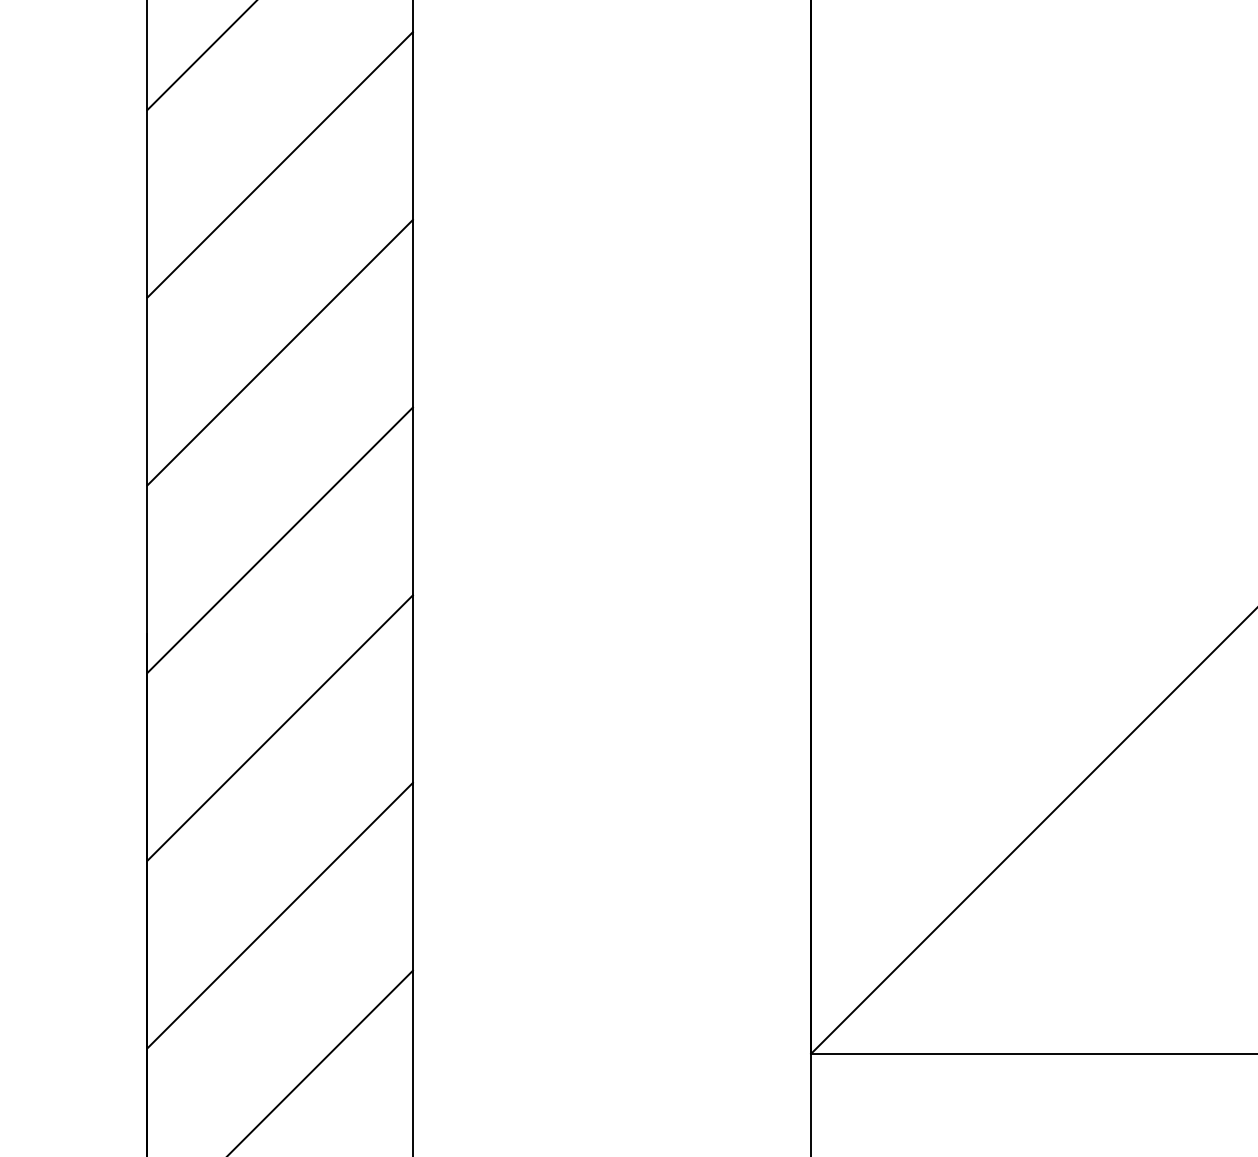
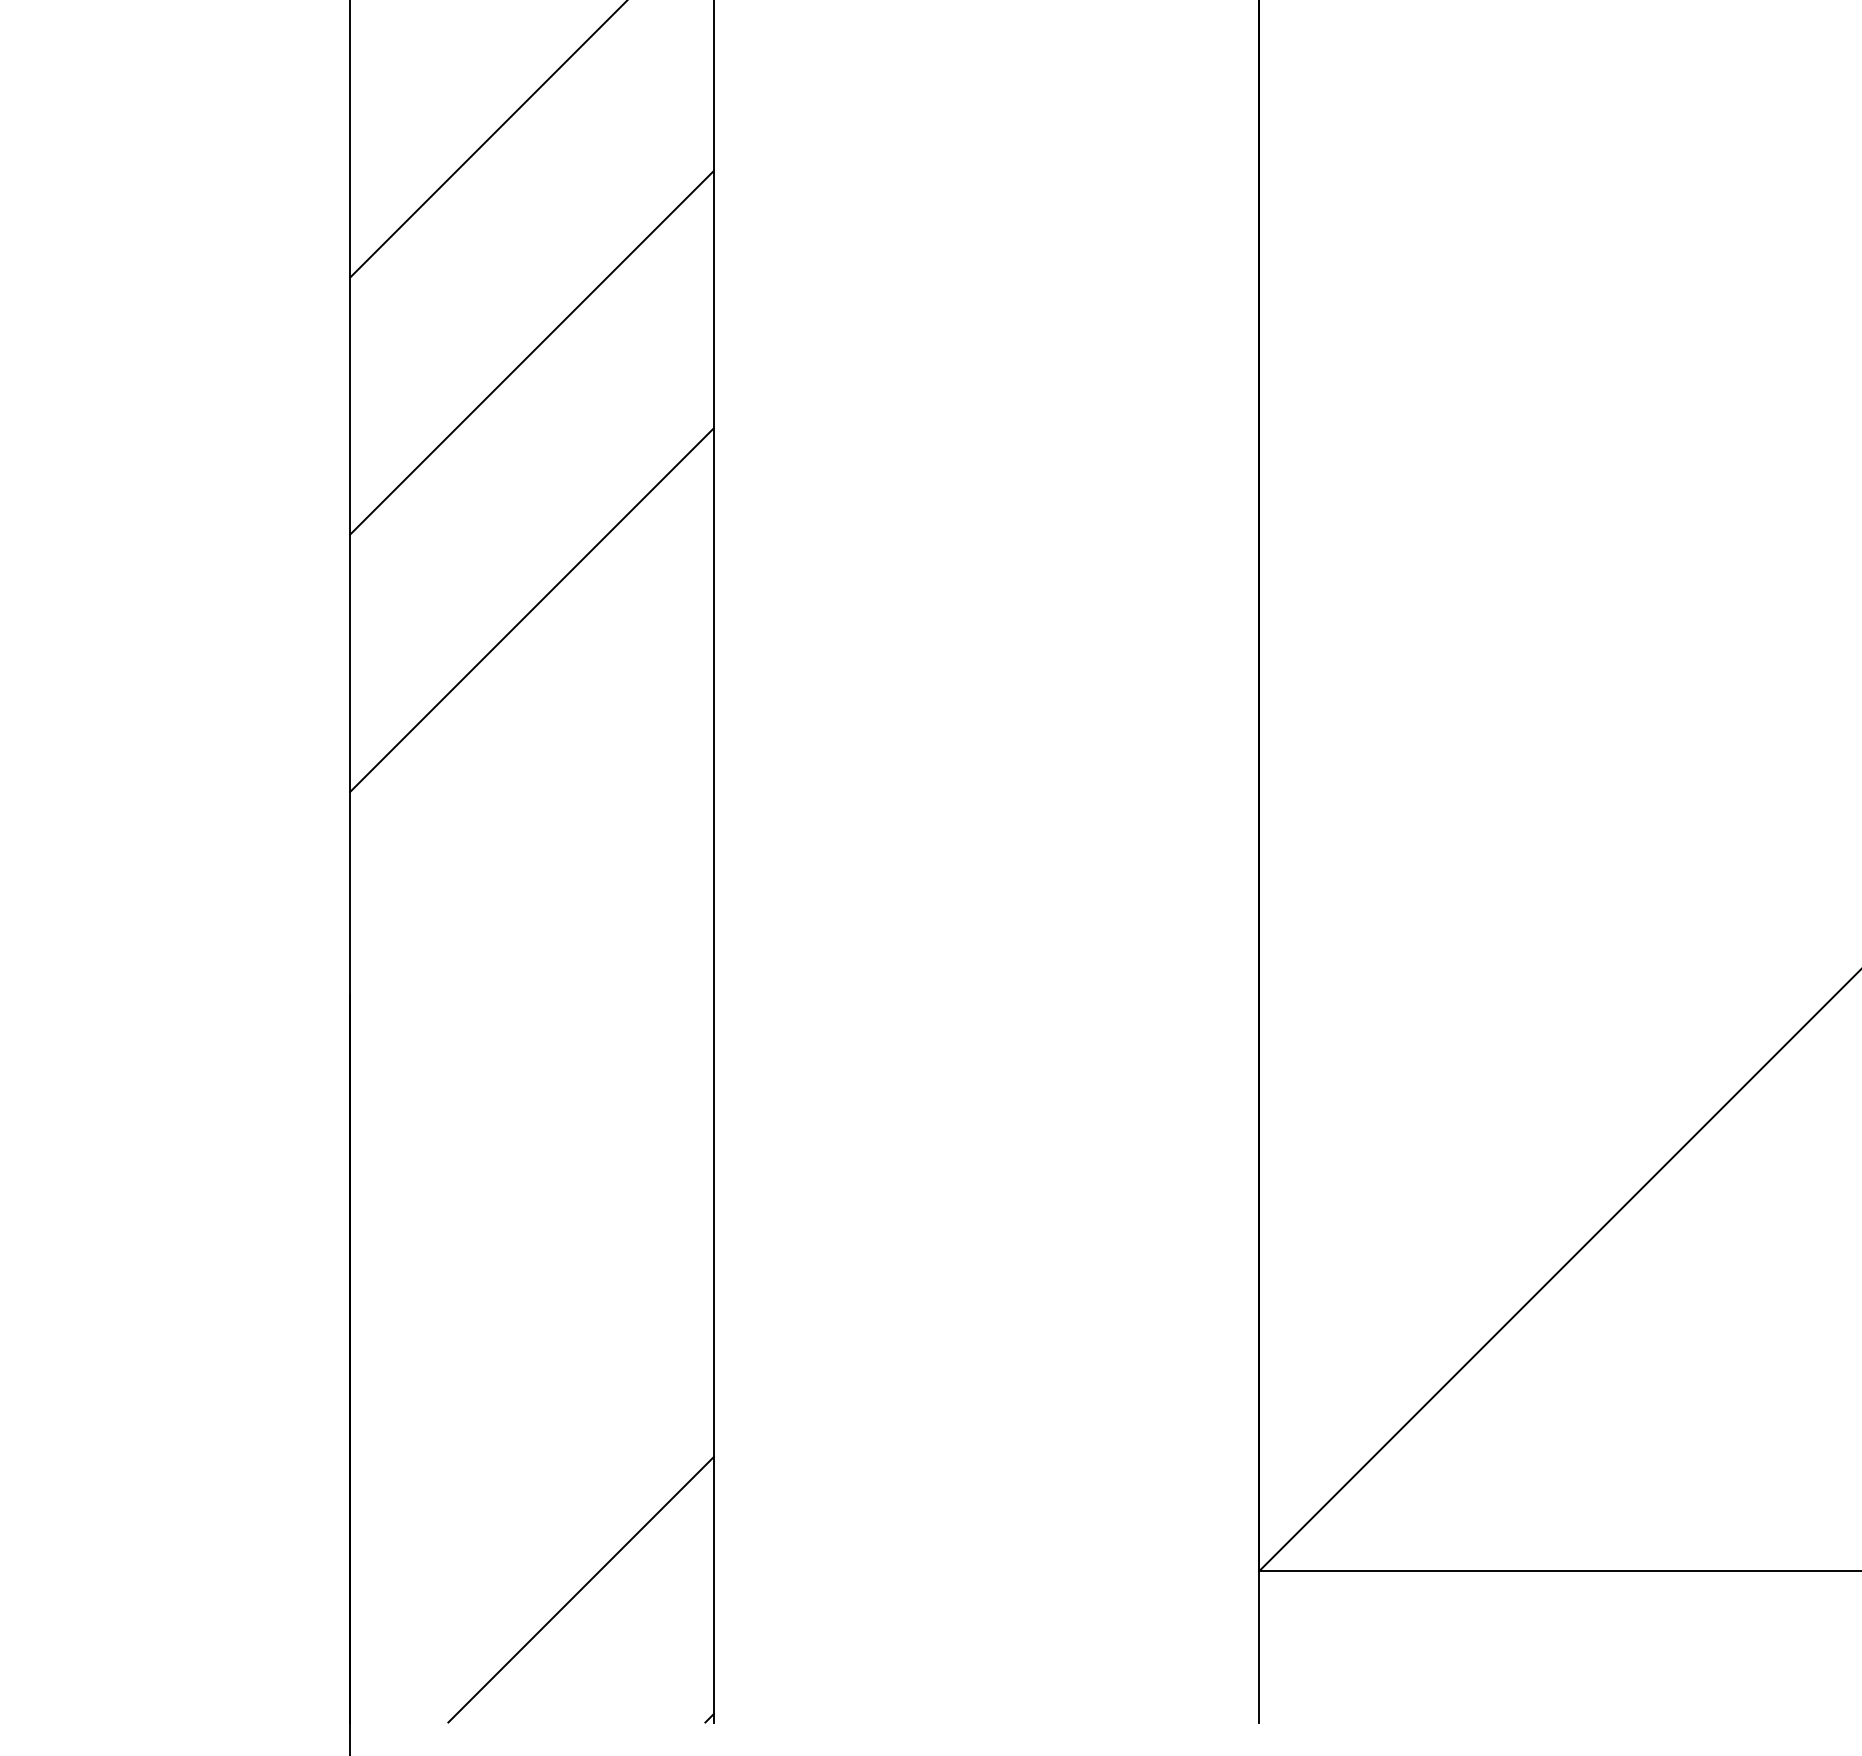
line: (279, 540) -> (531, 867), removed
line: (279, 728) -> (531, 1124), removed
line: (279, 915) -> (531, 1381), removed

